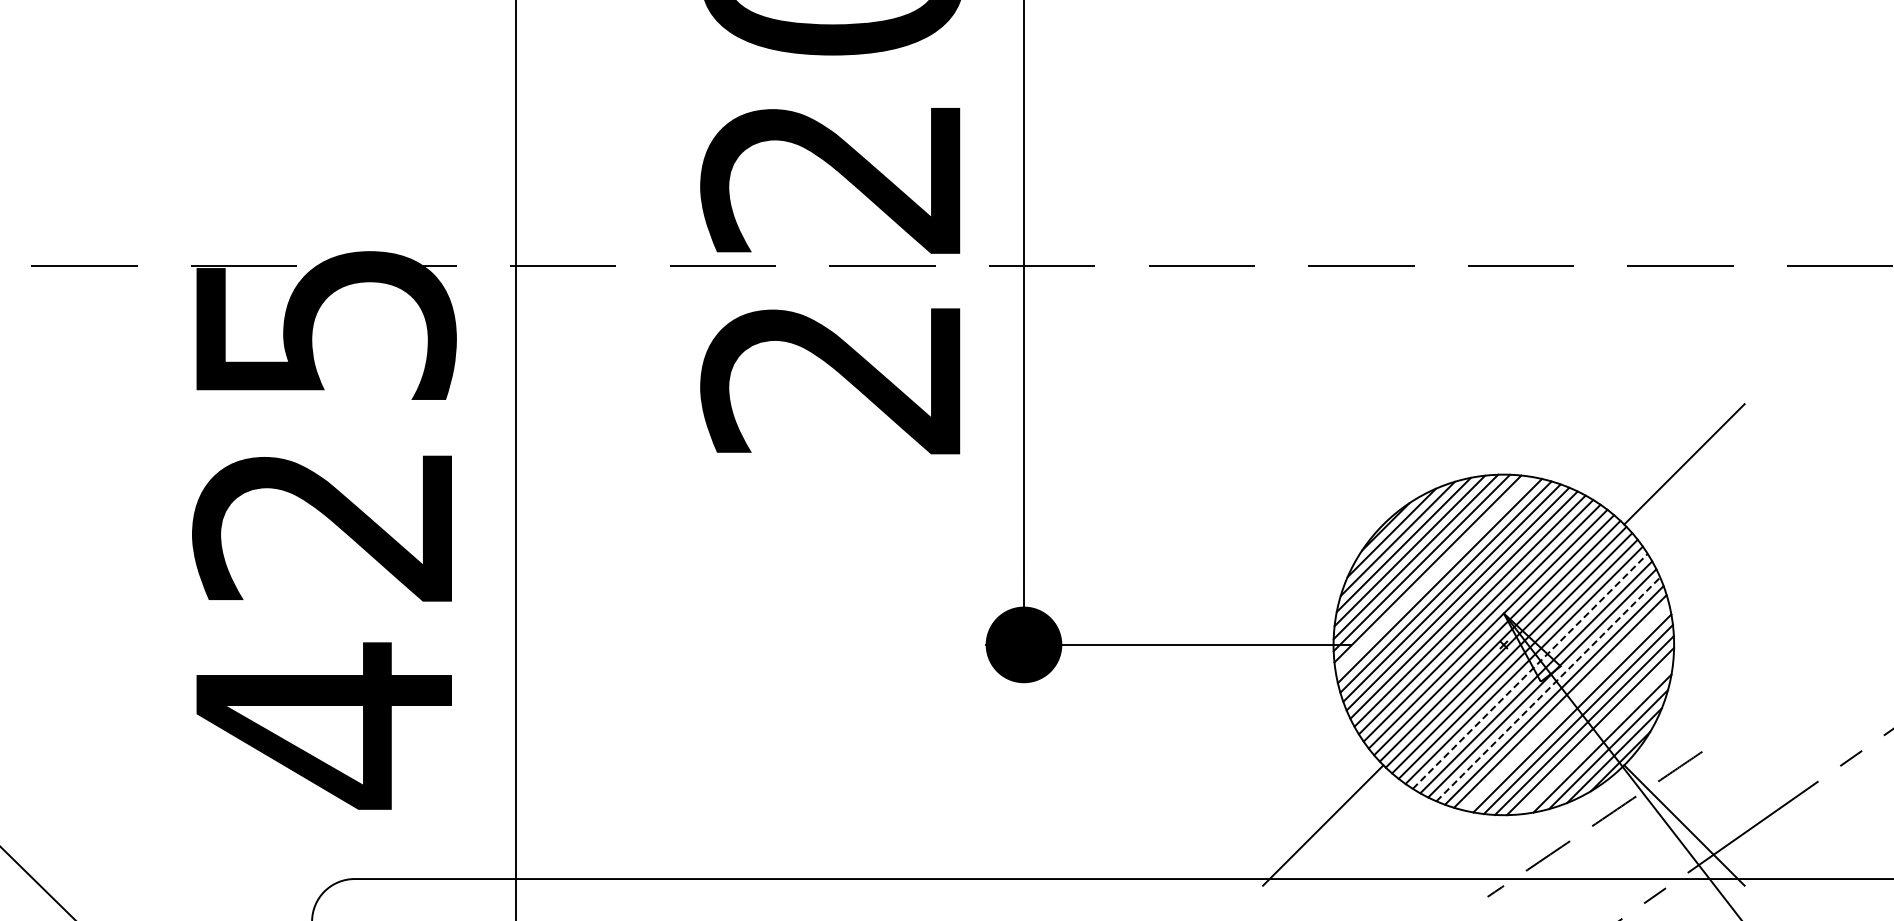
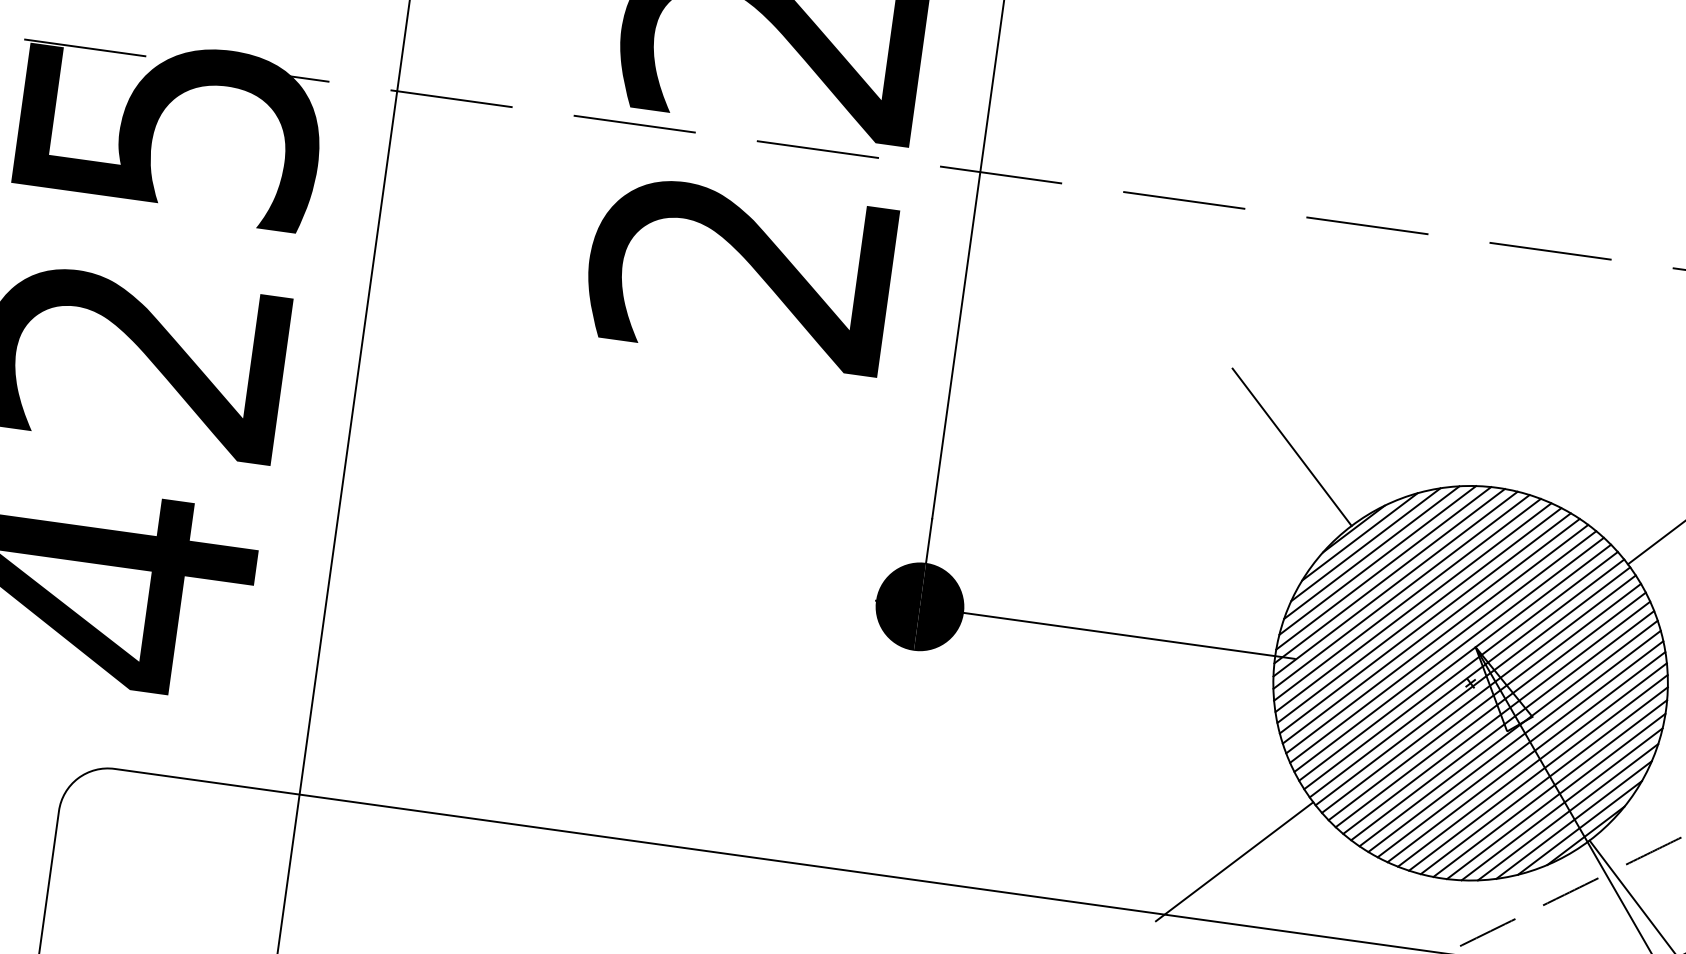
line: (1323, 464) -> (1292, 447), added
line: (1433, 574) -> (1401, 591), added
line: (1530, 671) -> (1496, 718), dashed -> solid
line: (1548, 689) -> (1514, 741), dashed -> solid
line: (1566, 707) -> (1532, 765), added
line: (1596, 737) -> (1562, 804), added

